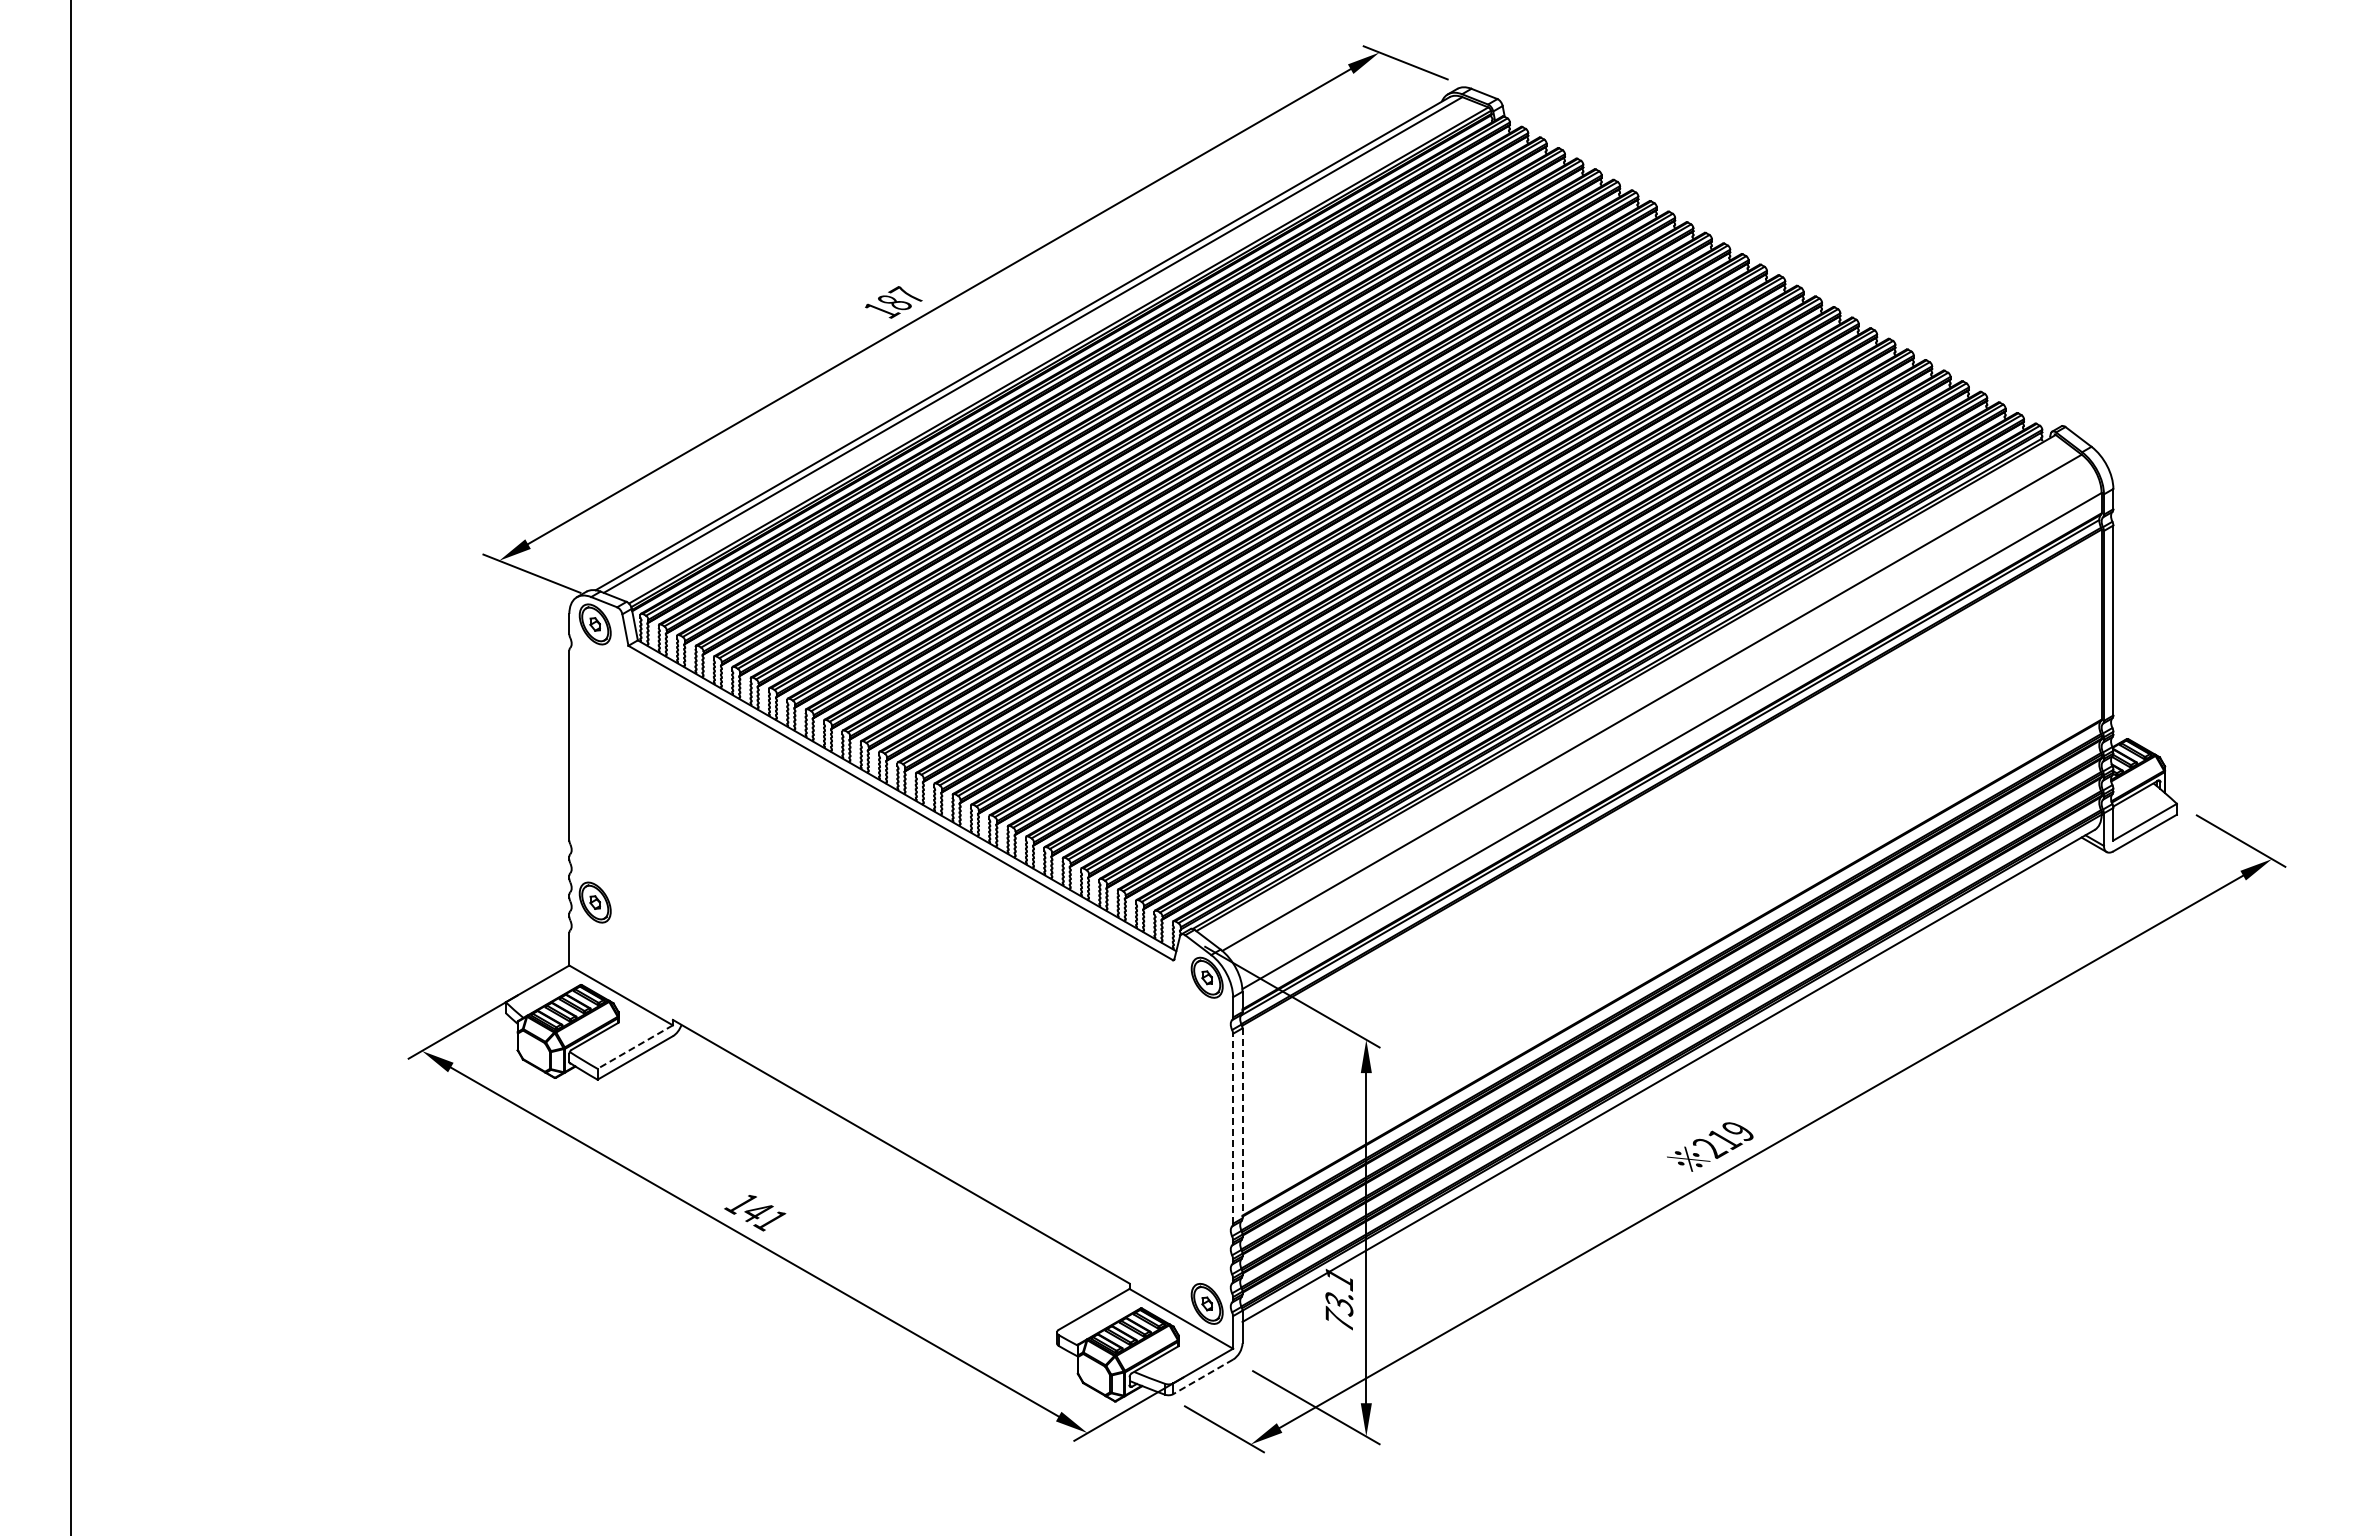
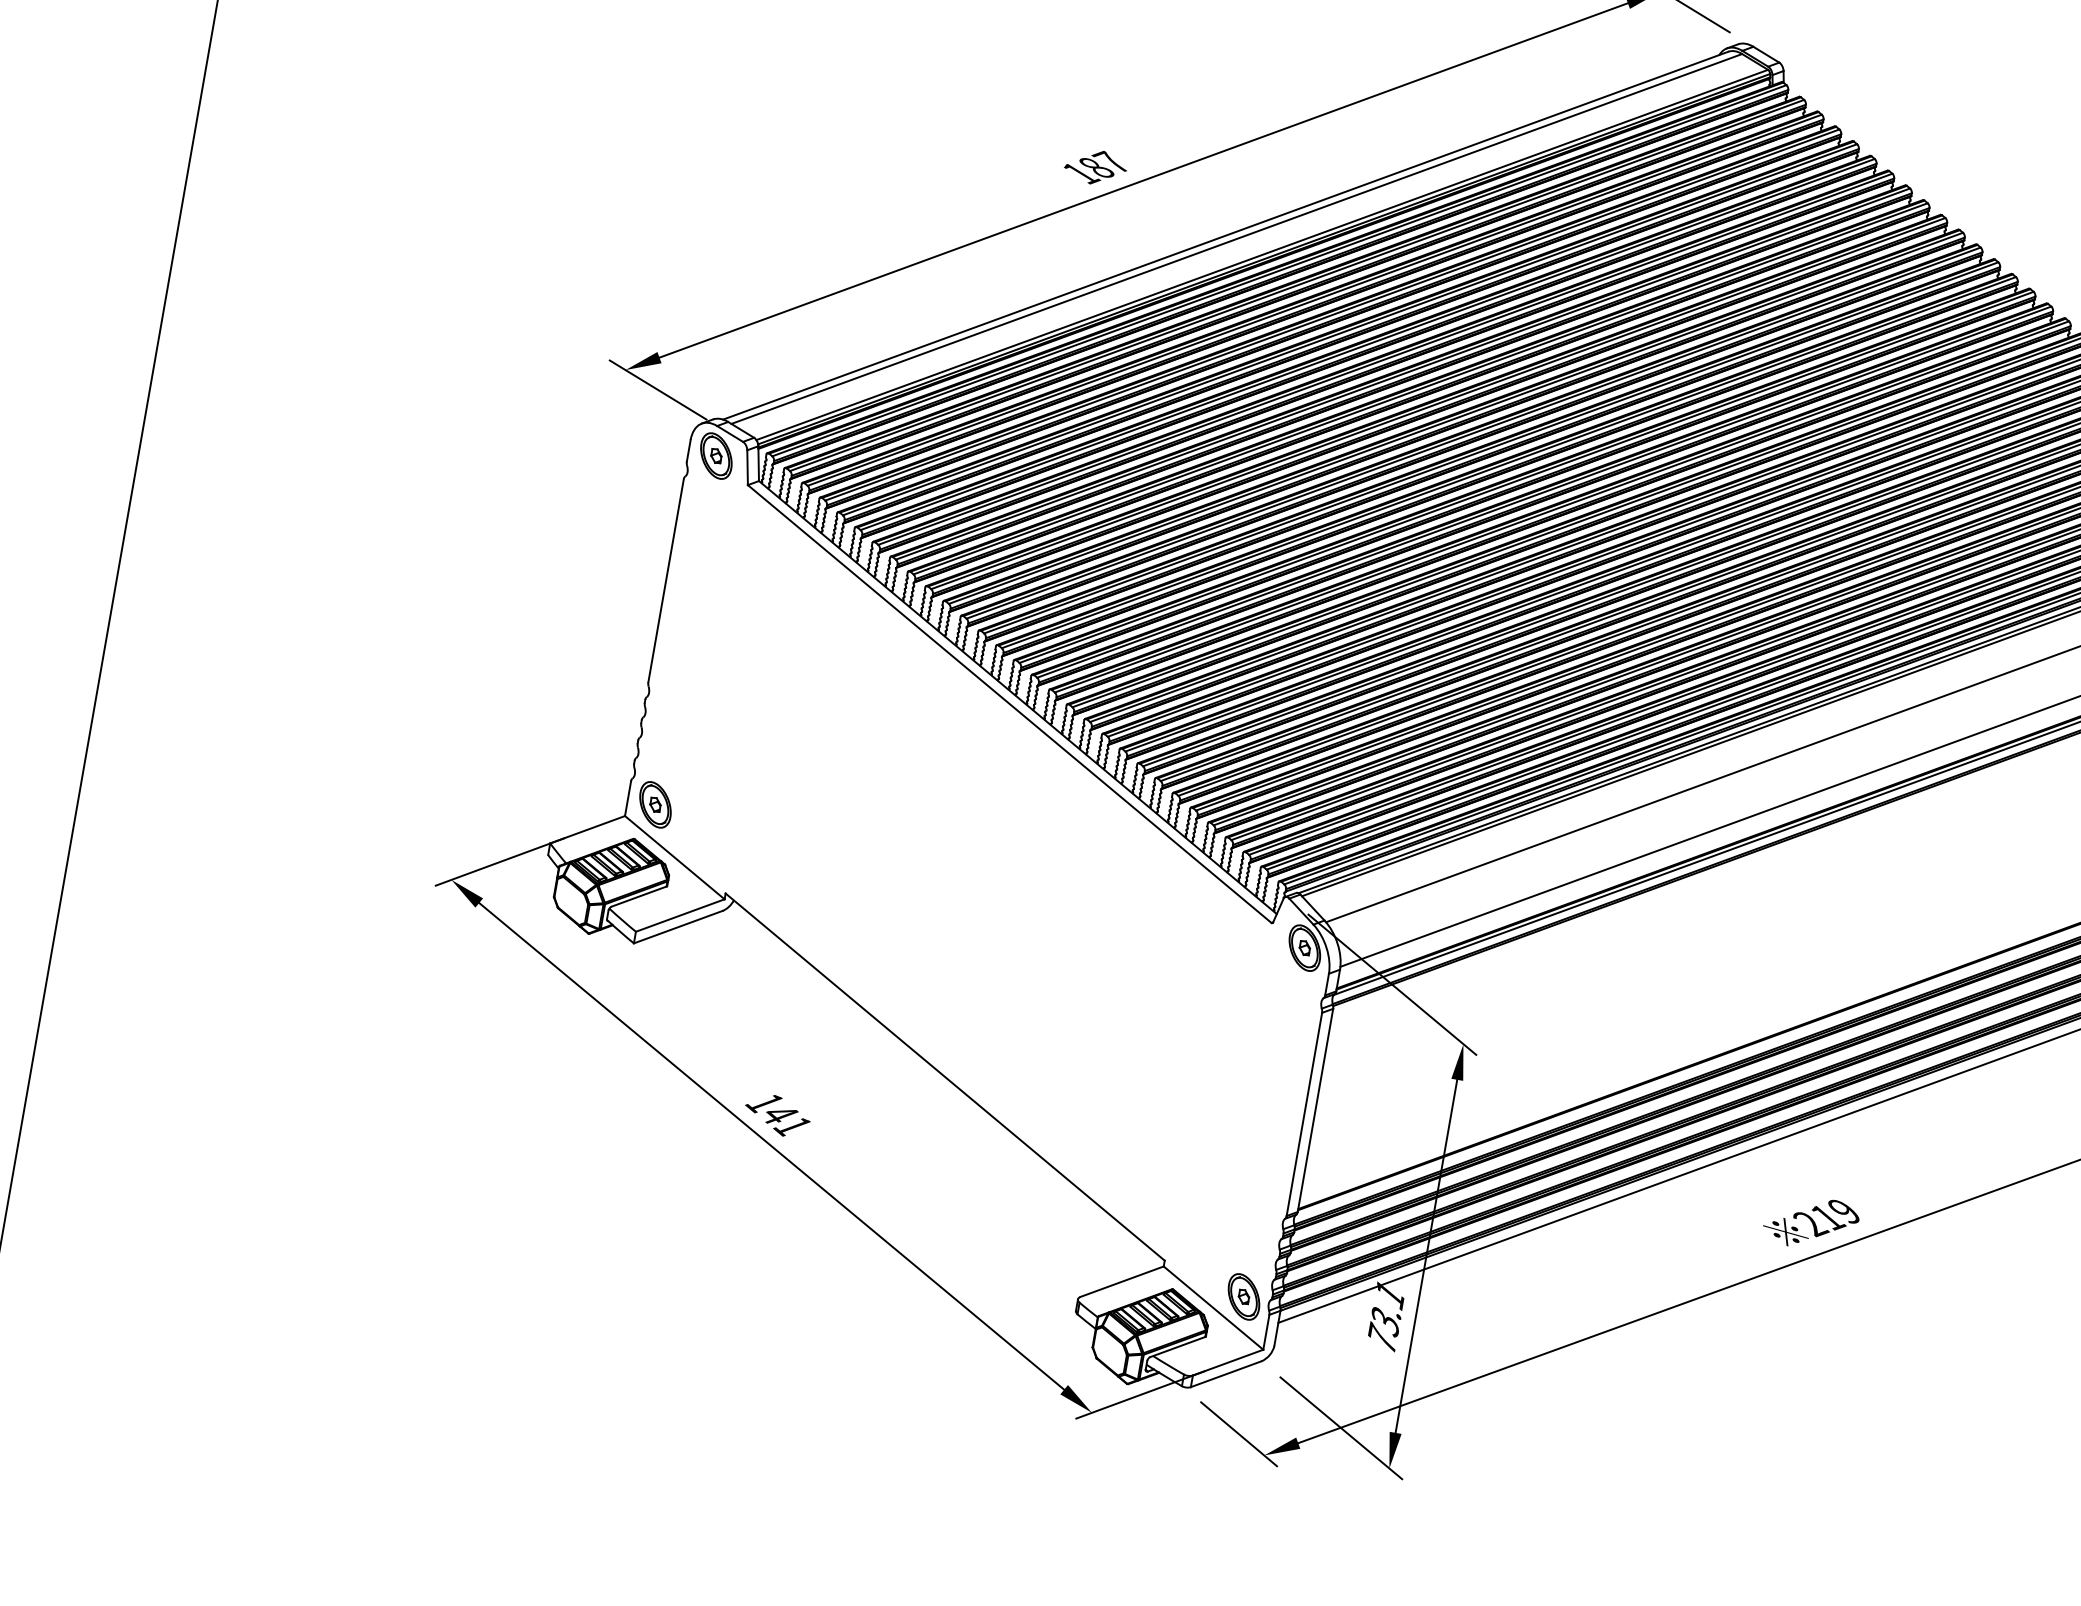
part: (594, 902) -> (654, 804), moved
line: (634, 1047) -> (679, 915), dashed -> solid
line: (1242, 1123) -> (1315, 1110), dashed -> solid
line: (1233, 1128) -> (1304, 1114), dashed -> solid
line: (1203, 1376) -> (1226, 1373), dashed -> solid

